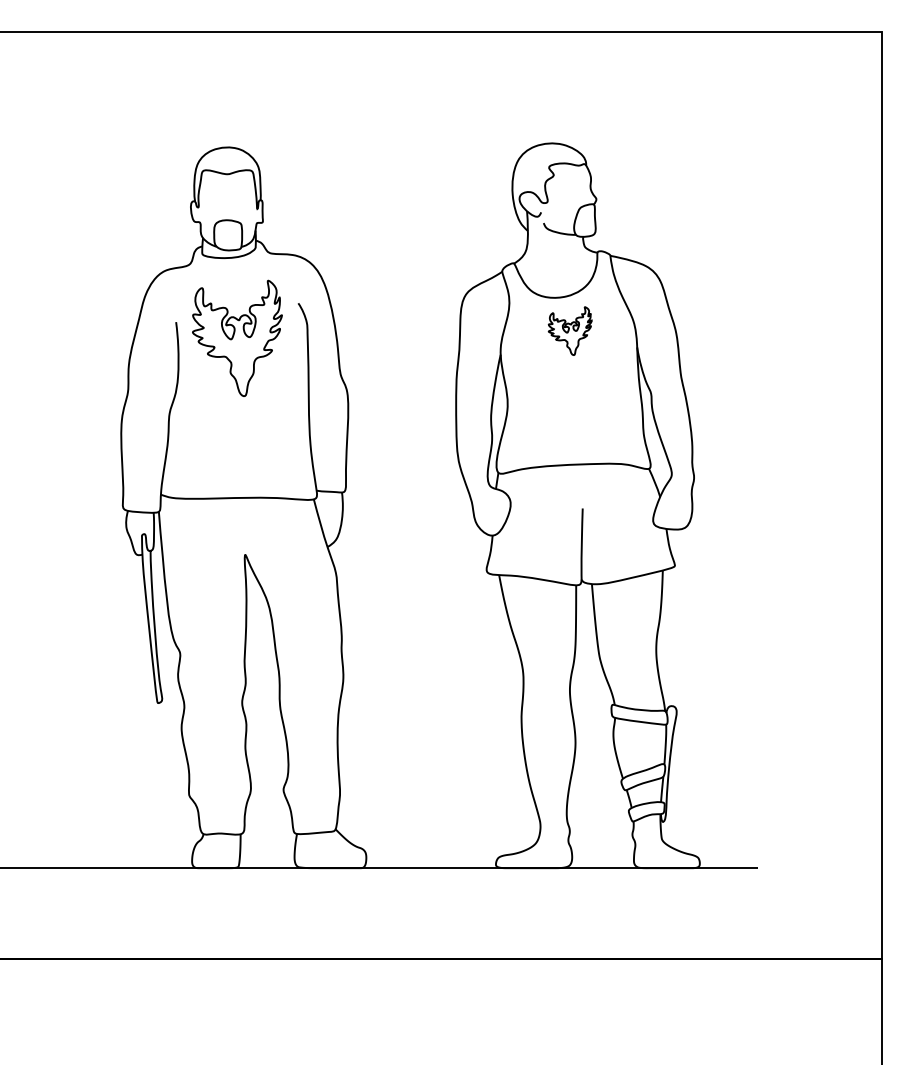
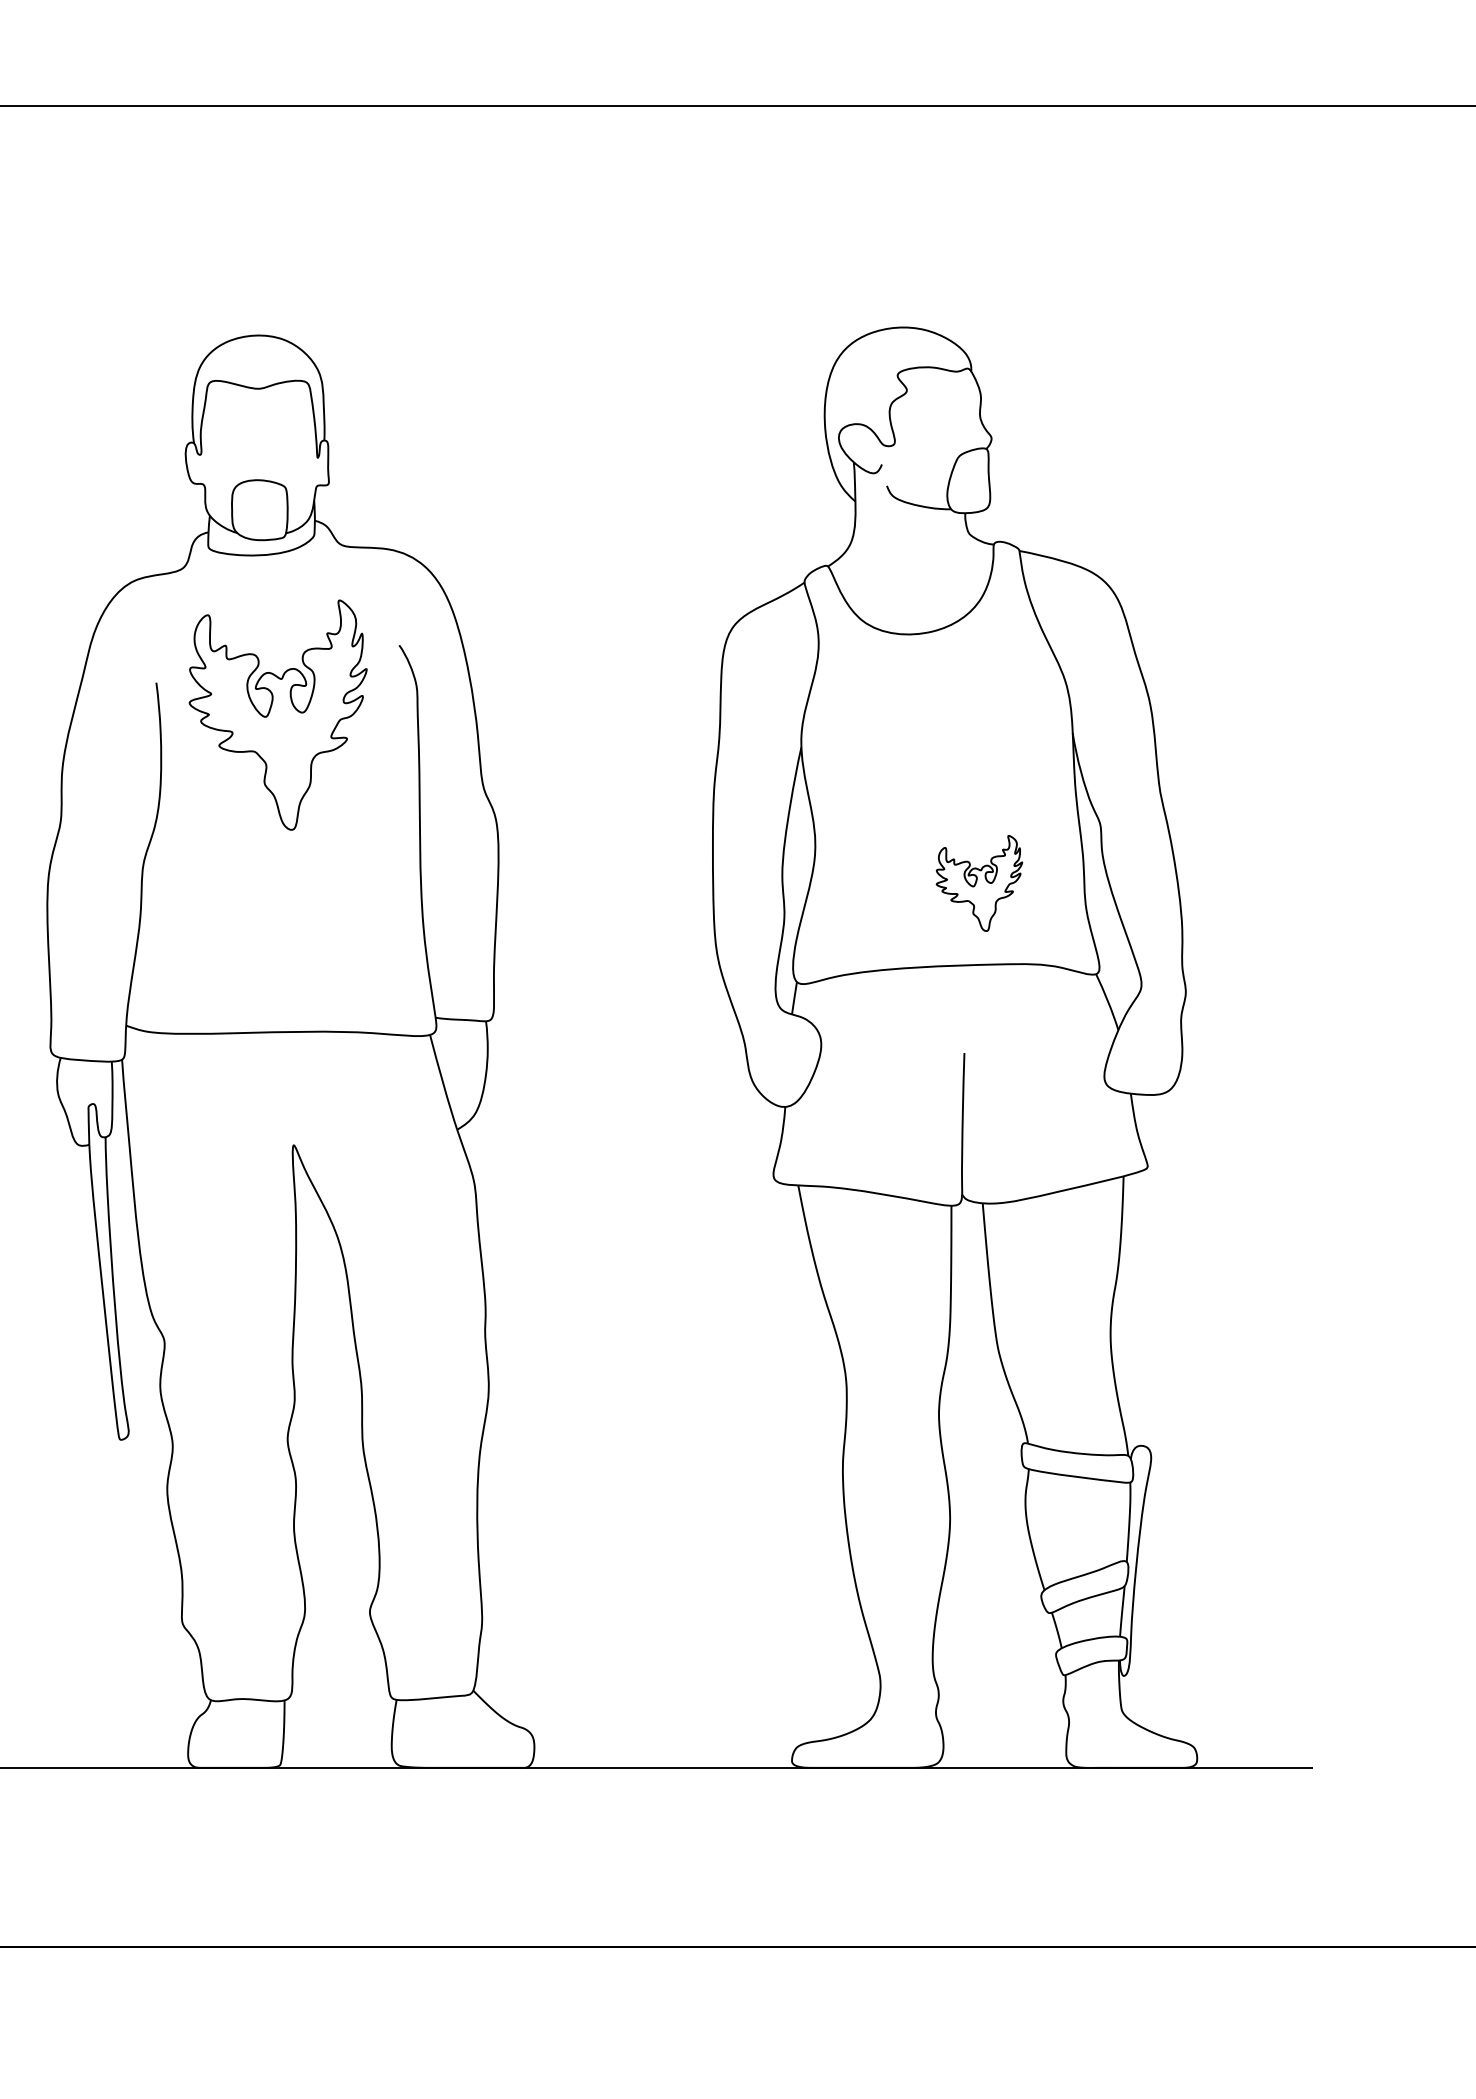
part: (569, 330) -> (977, 882), moved

